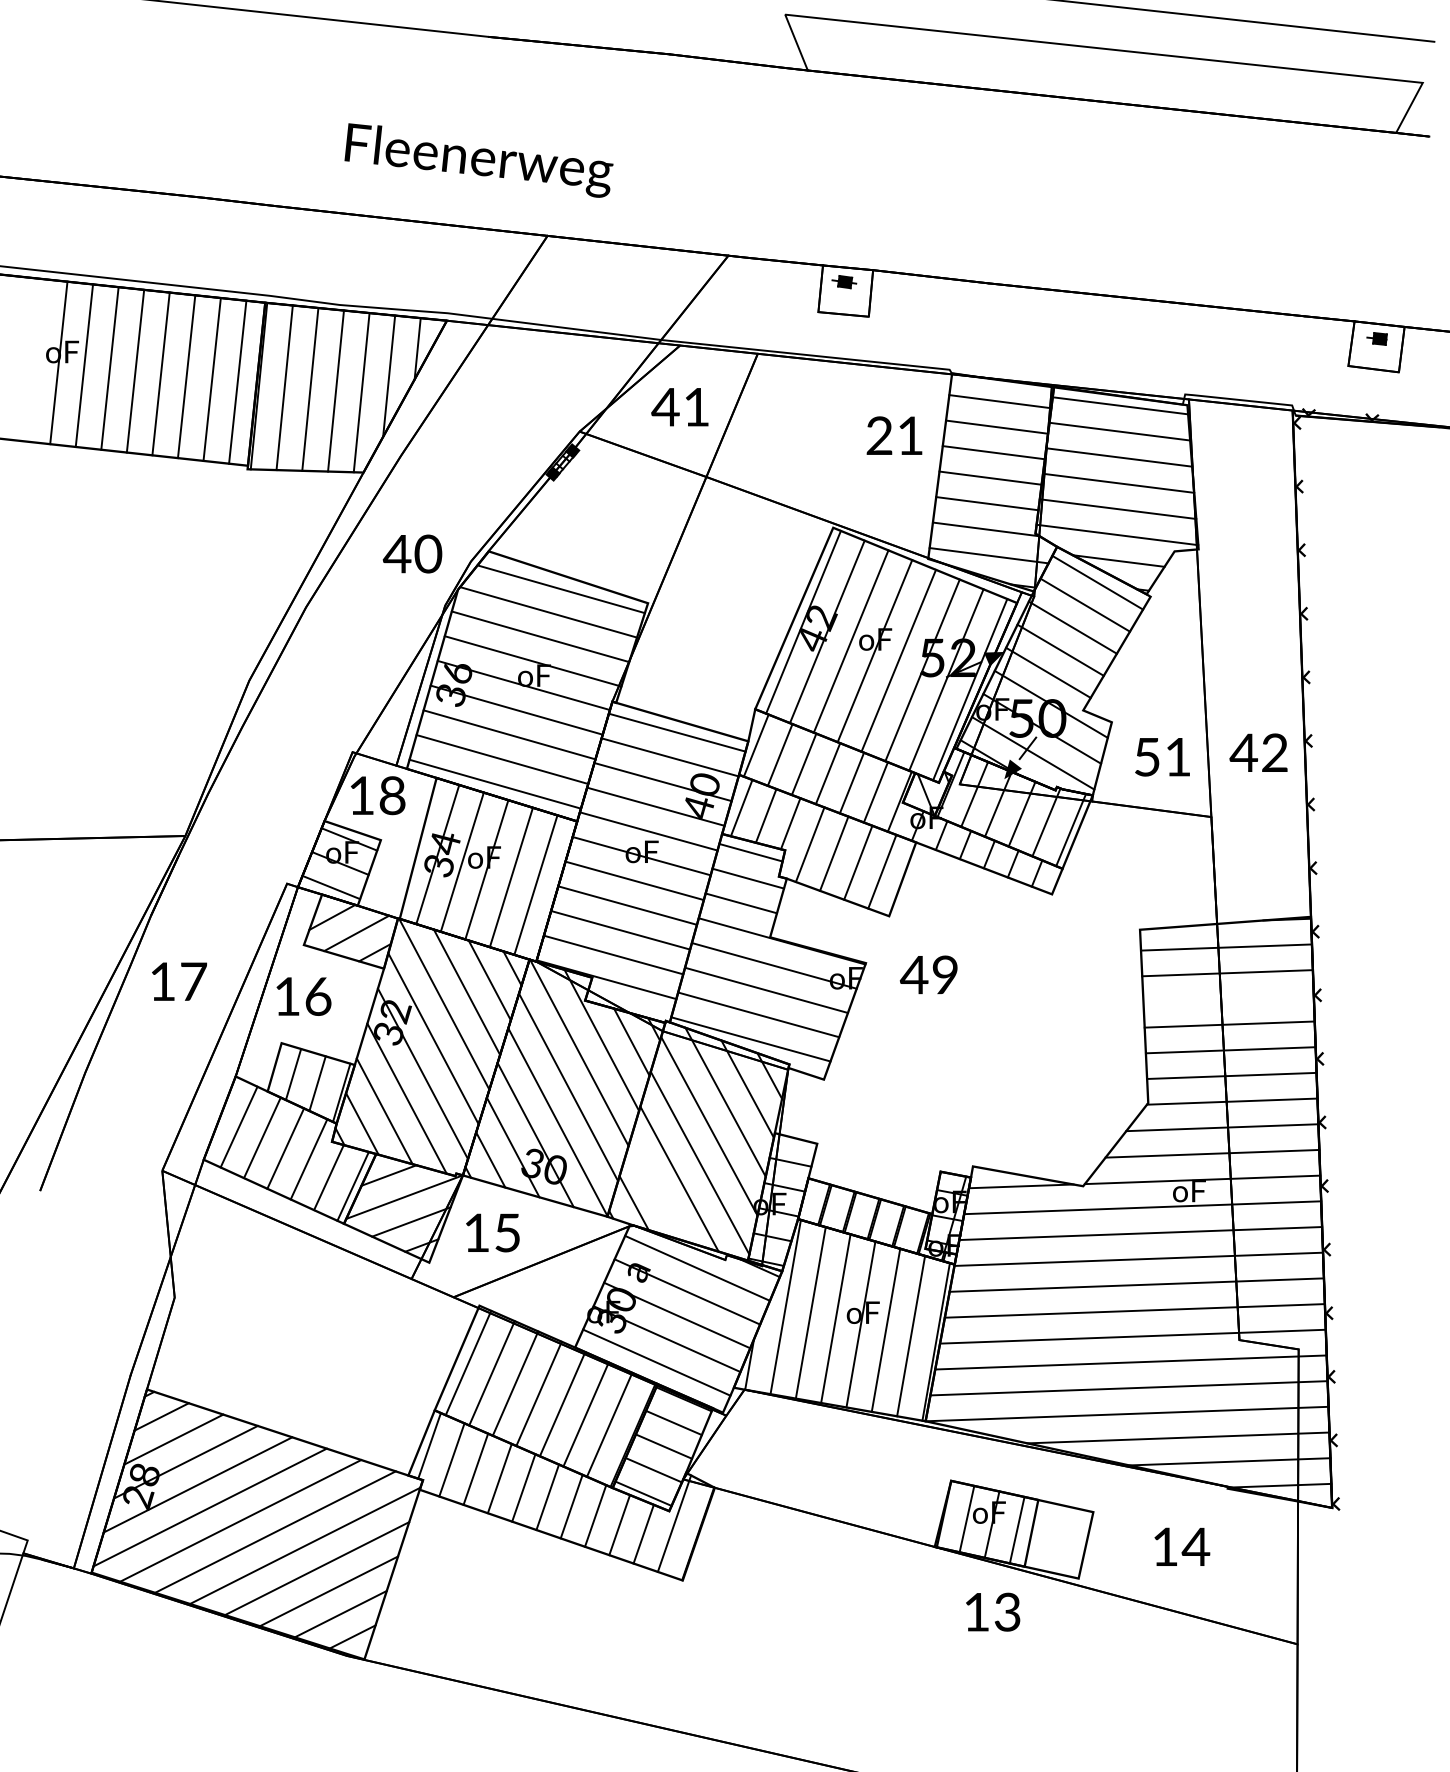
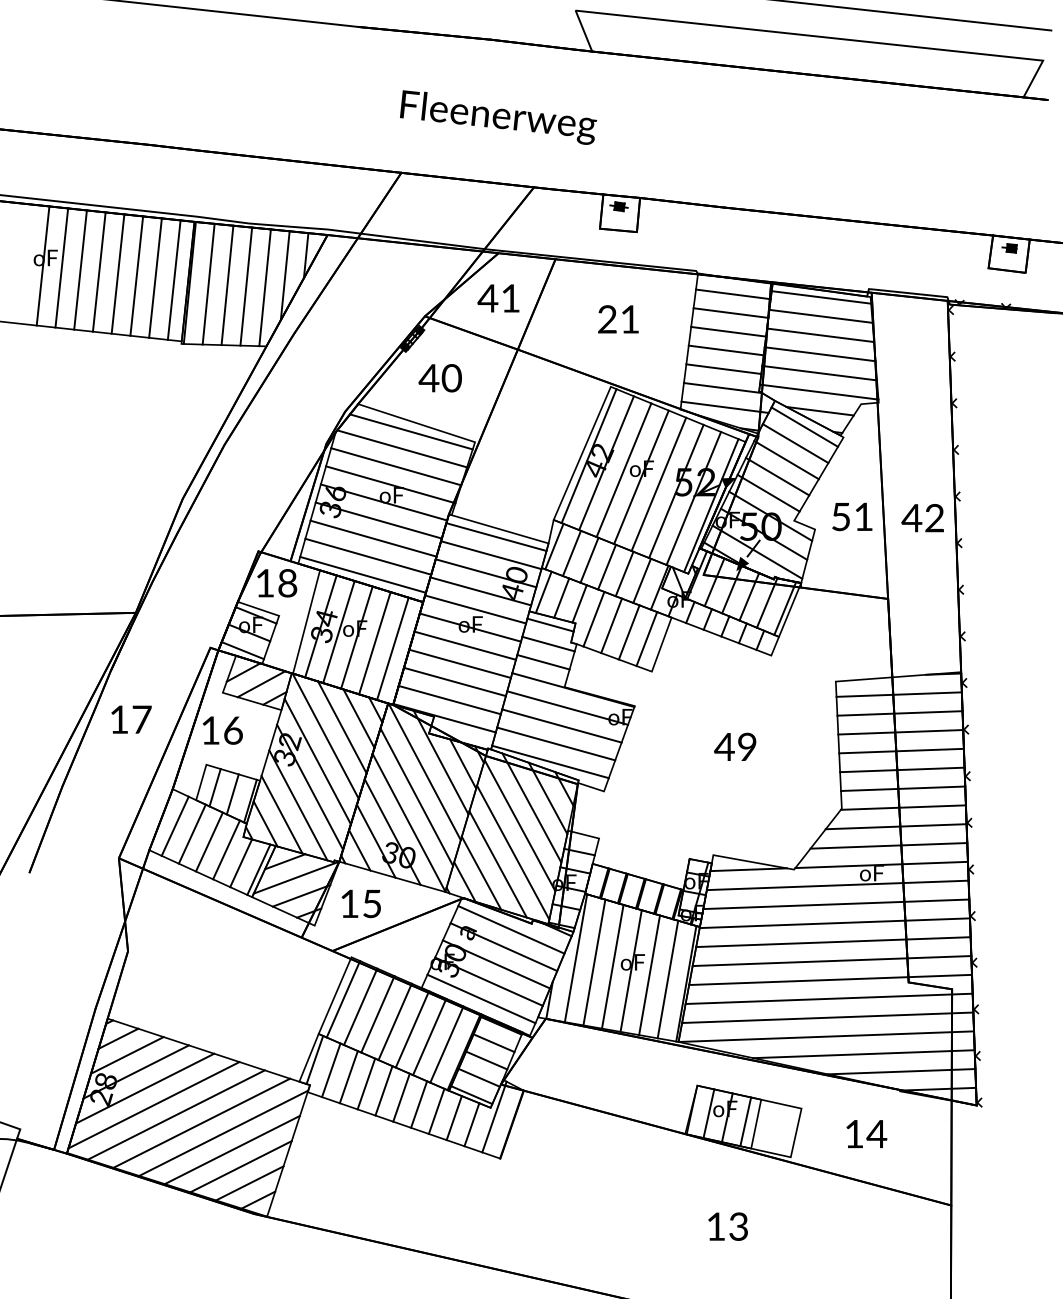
text: (478, 160) -> (498, 117), moved
text: (894, 435) -> (618, 319), moved
text: (412, 553) -> (440, 377), moved
text: (1258, 752) -> (922, 517), moved
text: (1162, 757) -> (852, 517), moved
text: (928, 974) -> (734, 746), moved
line: (1228, 998) -> (900, 731), added
line: (656, 1190) -> (481, 872), added
text: (993, 1611) -> (728, 1226), moved

